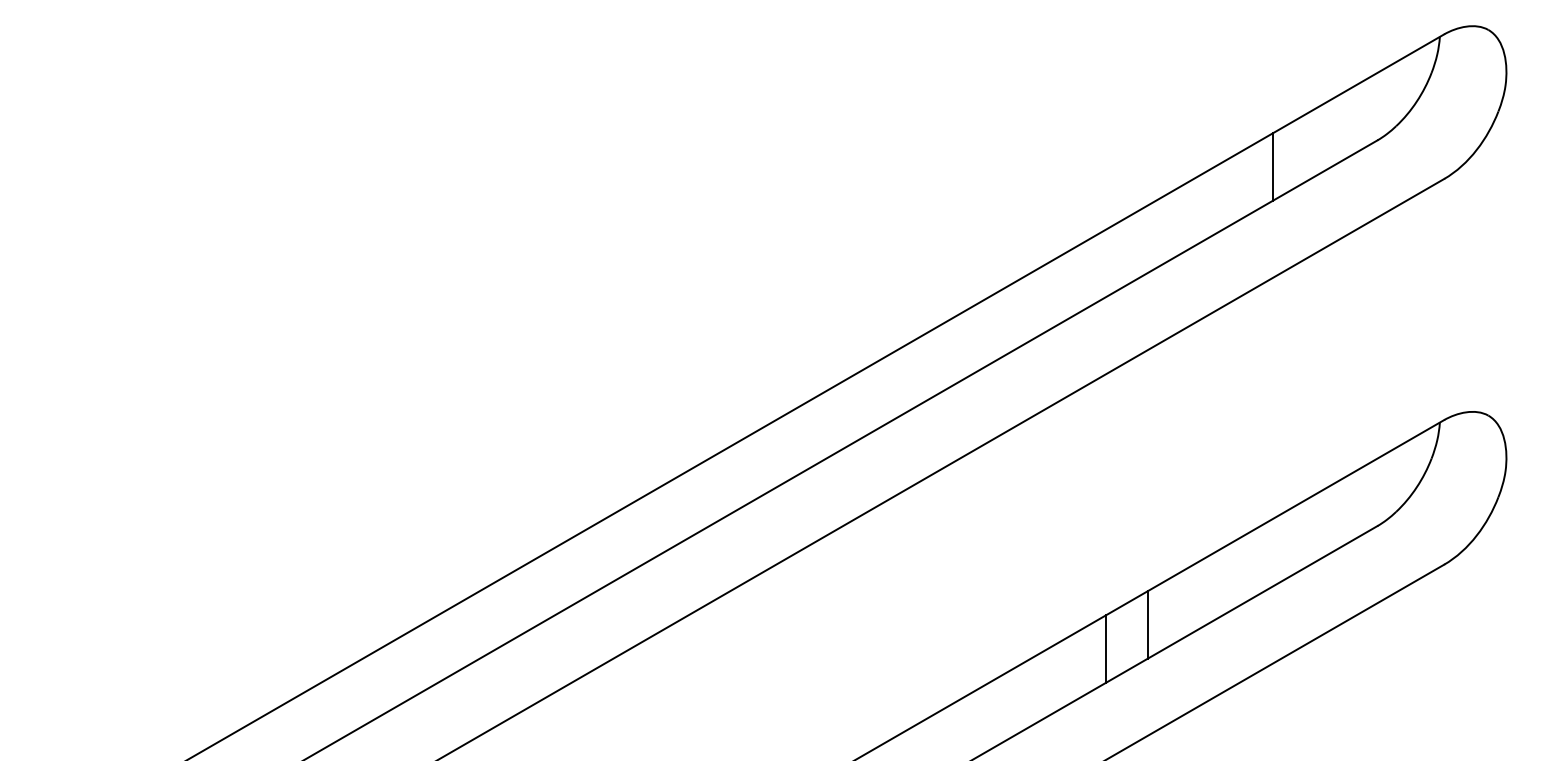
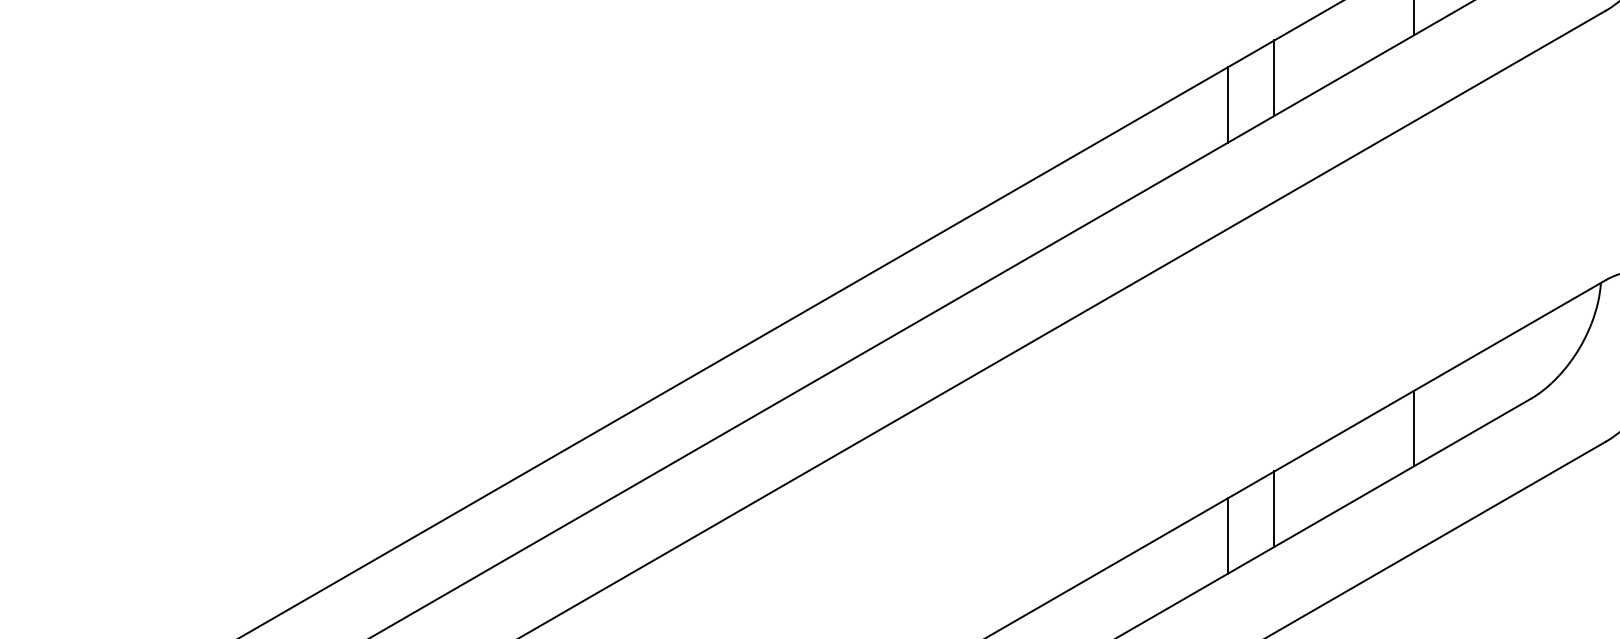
line: (1147, 239) -> (1274, 78), added
line: (1105, 263) -> (1227, 105), added
line: (1273, 552) -> (1414, 428), added

